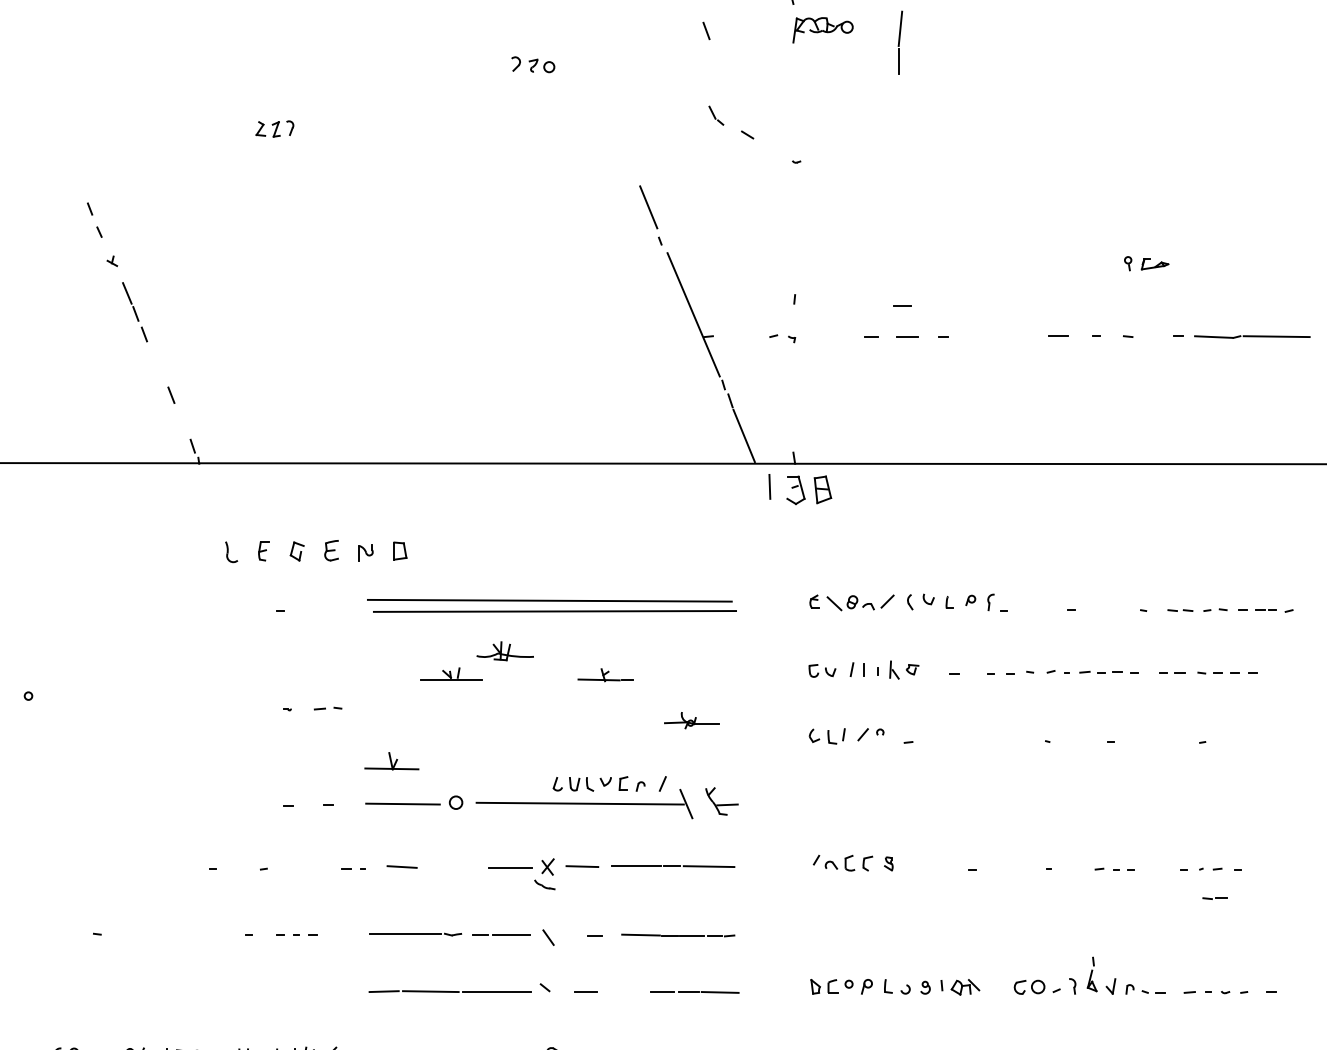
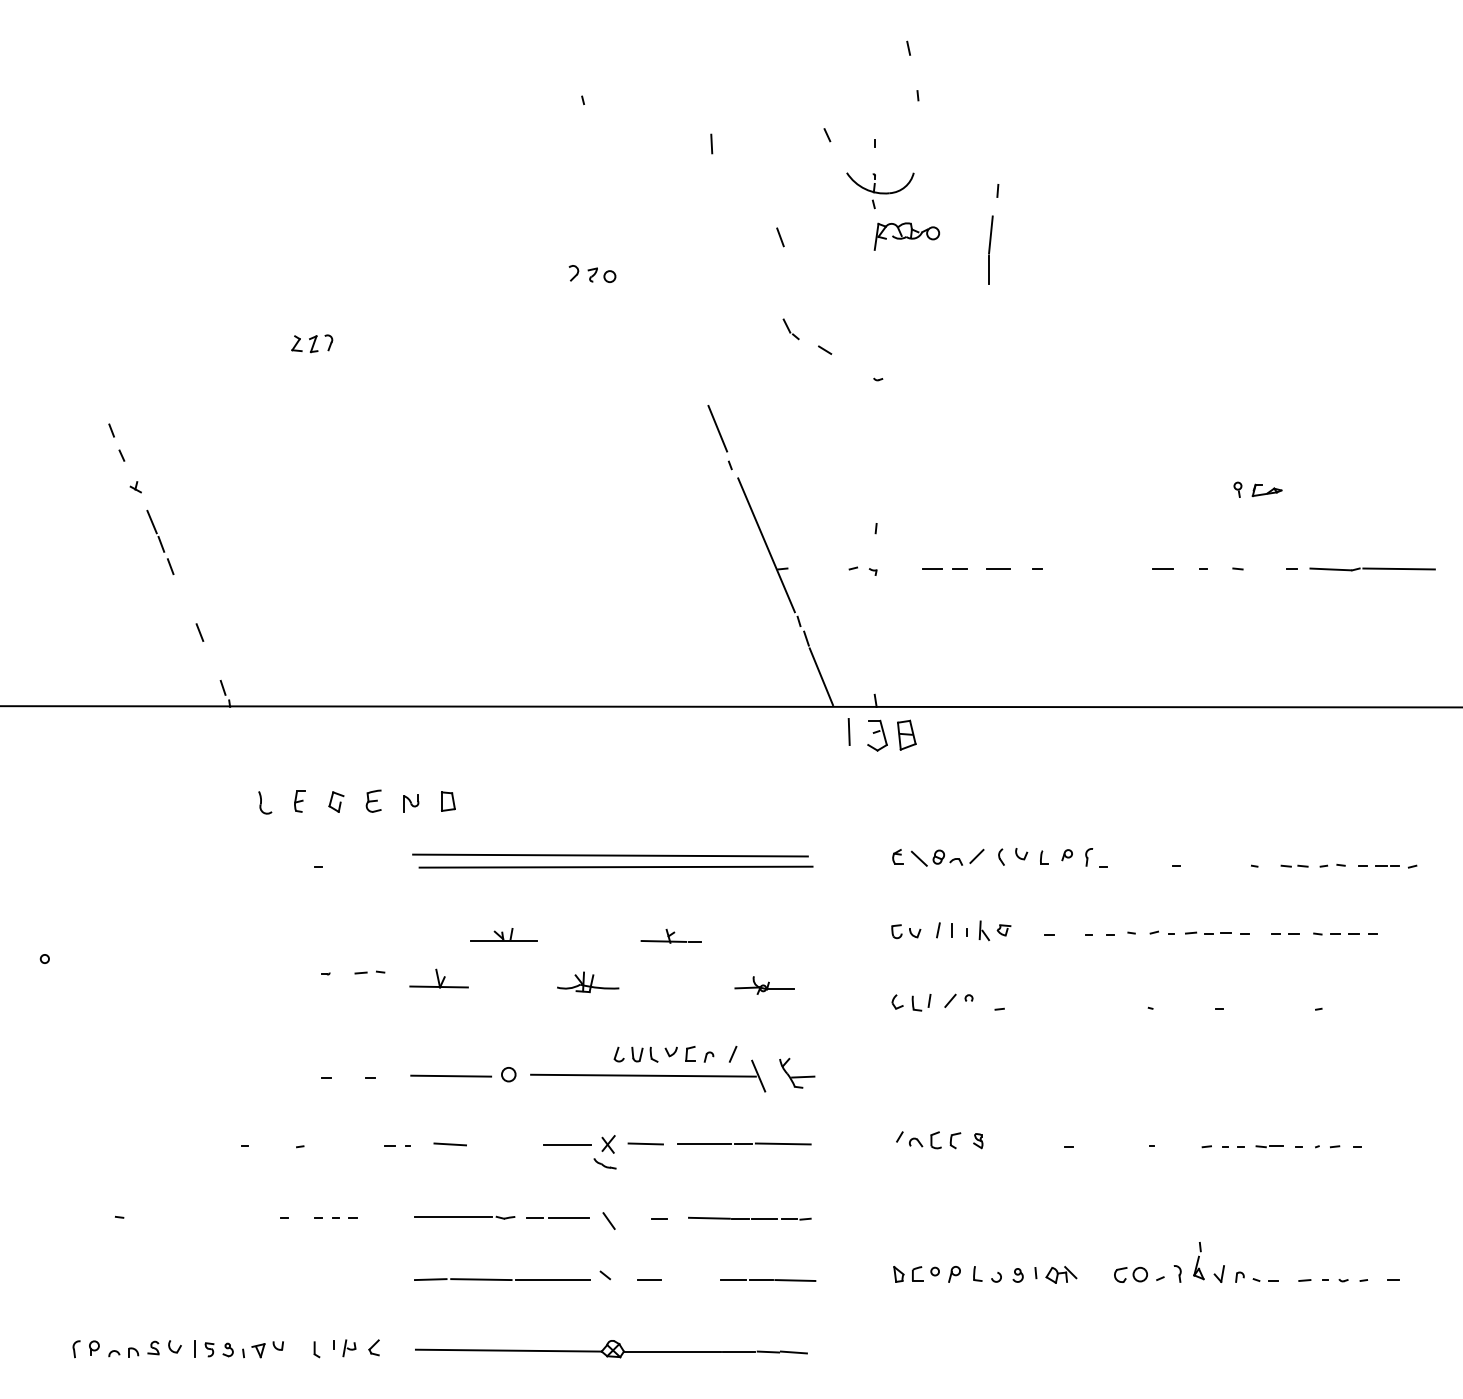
line: (902, 304) -> (932, 568), moved
part: (505, 651) -> (588, 982), moved
part: (391, 761) -> (438, 978), moved
part: (1215, 898) -> (1269, 1146), moved

